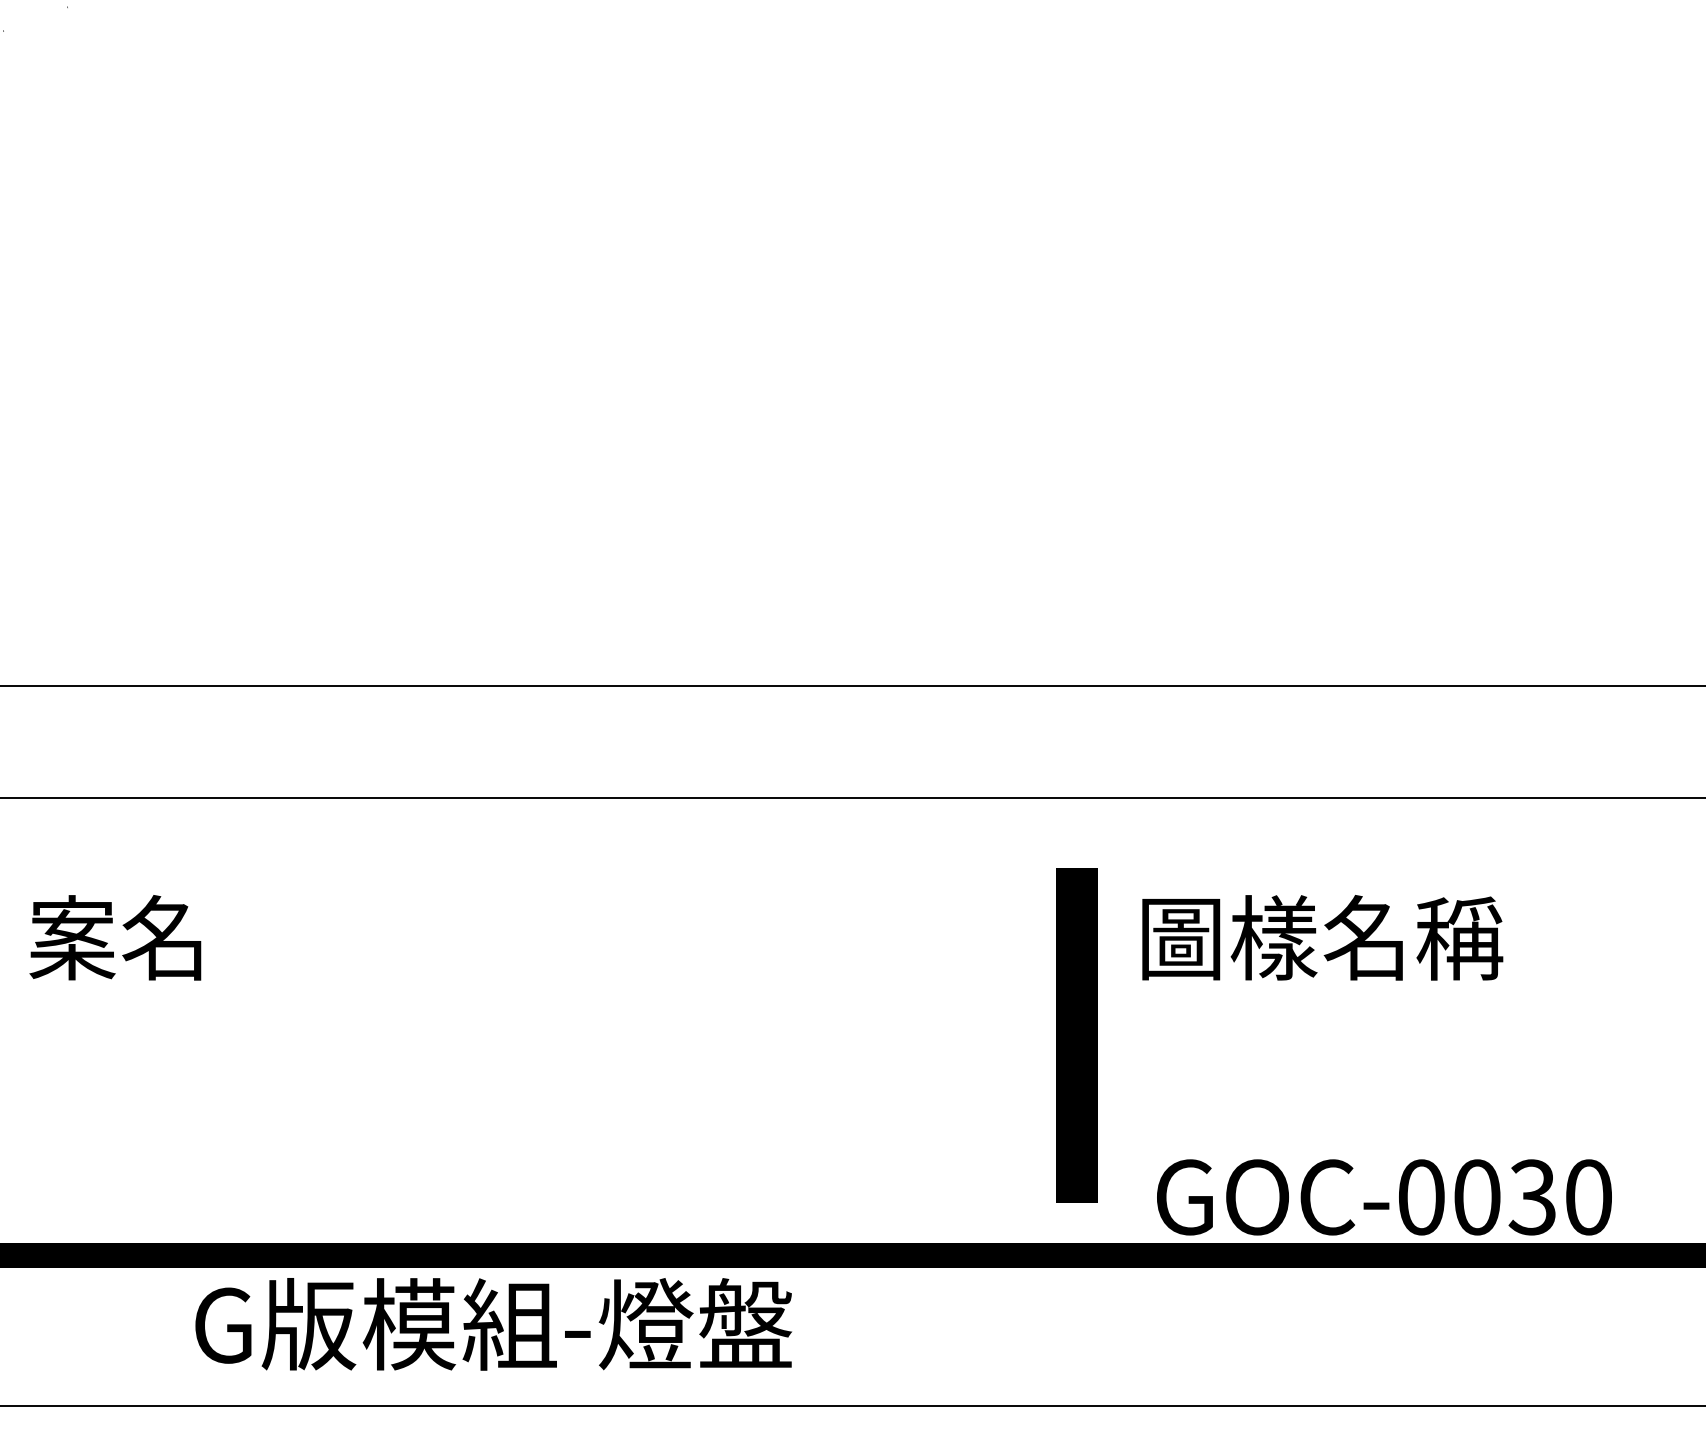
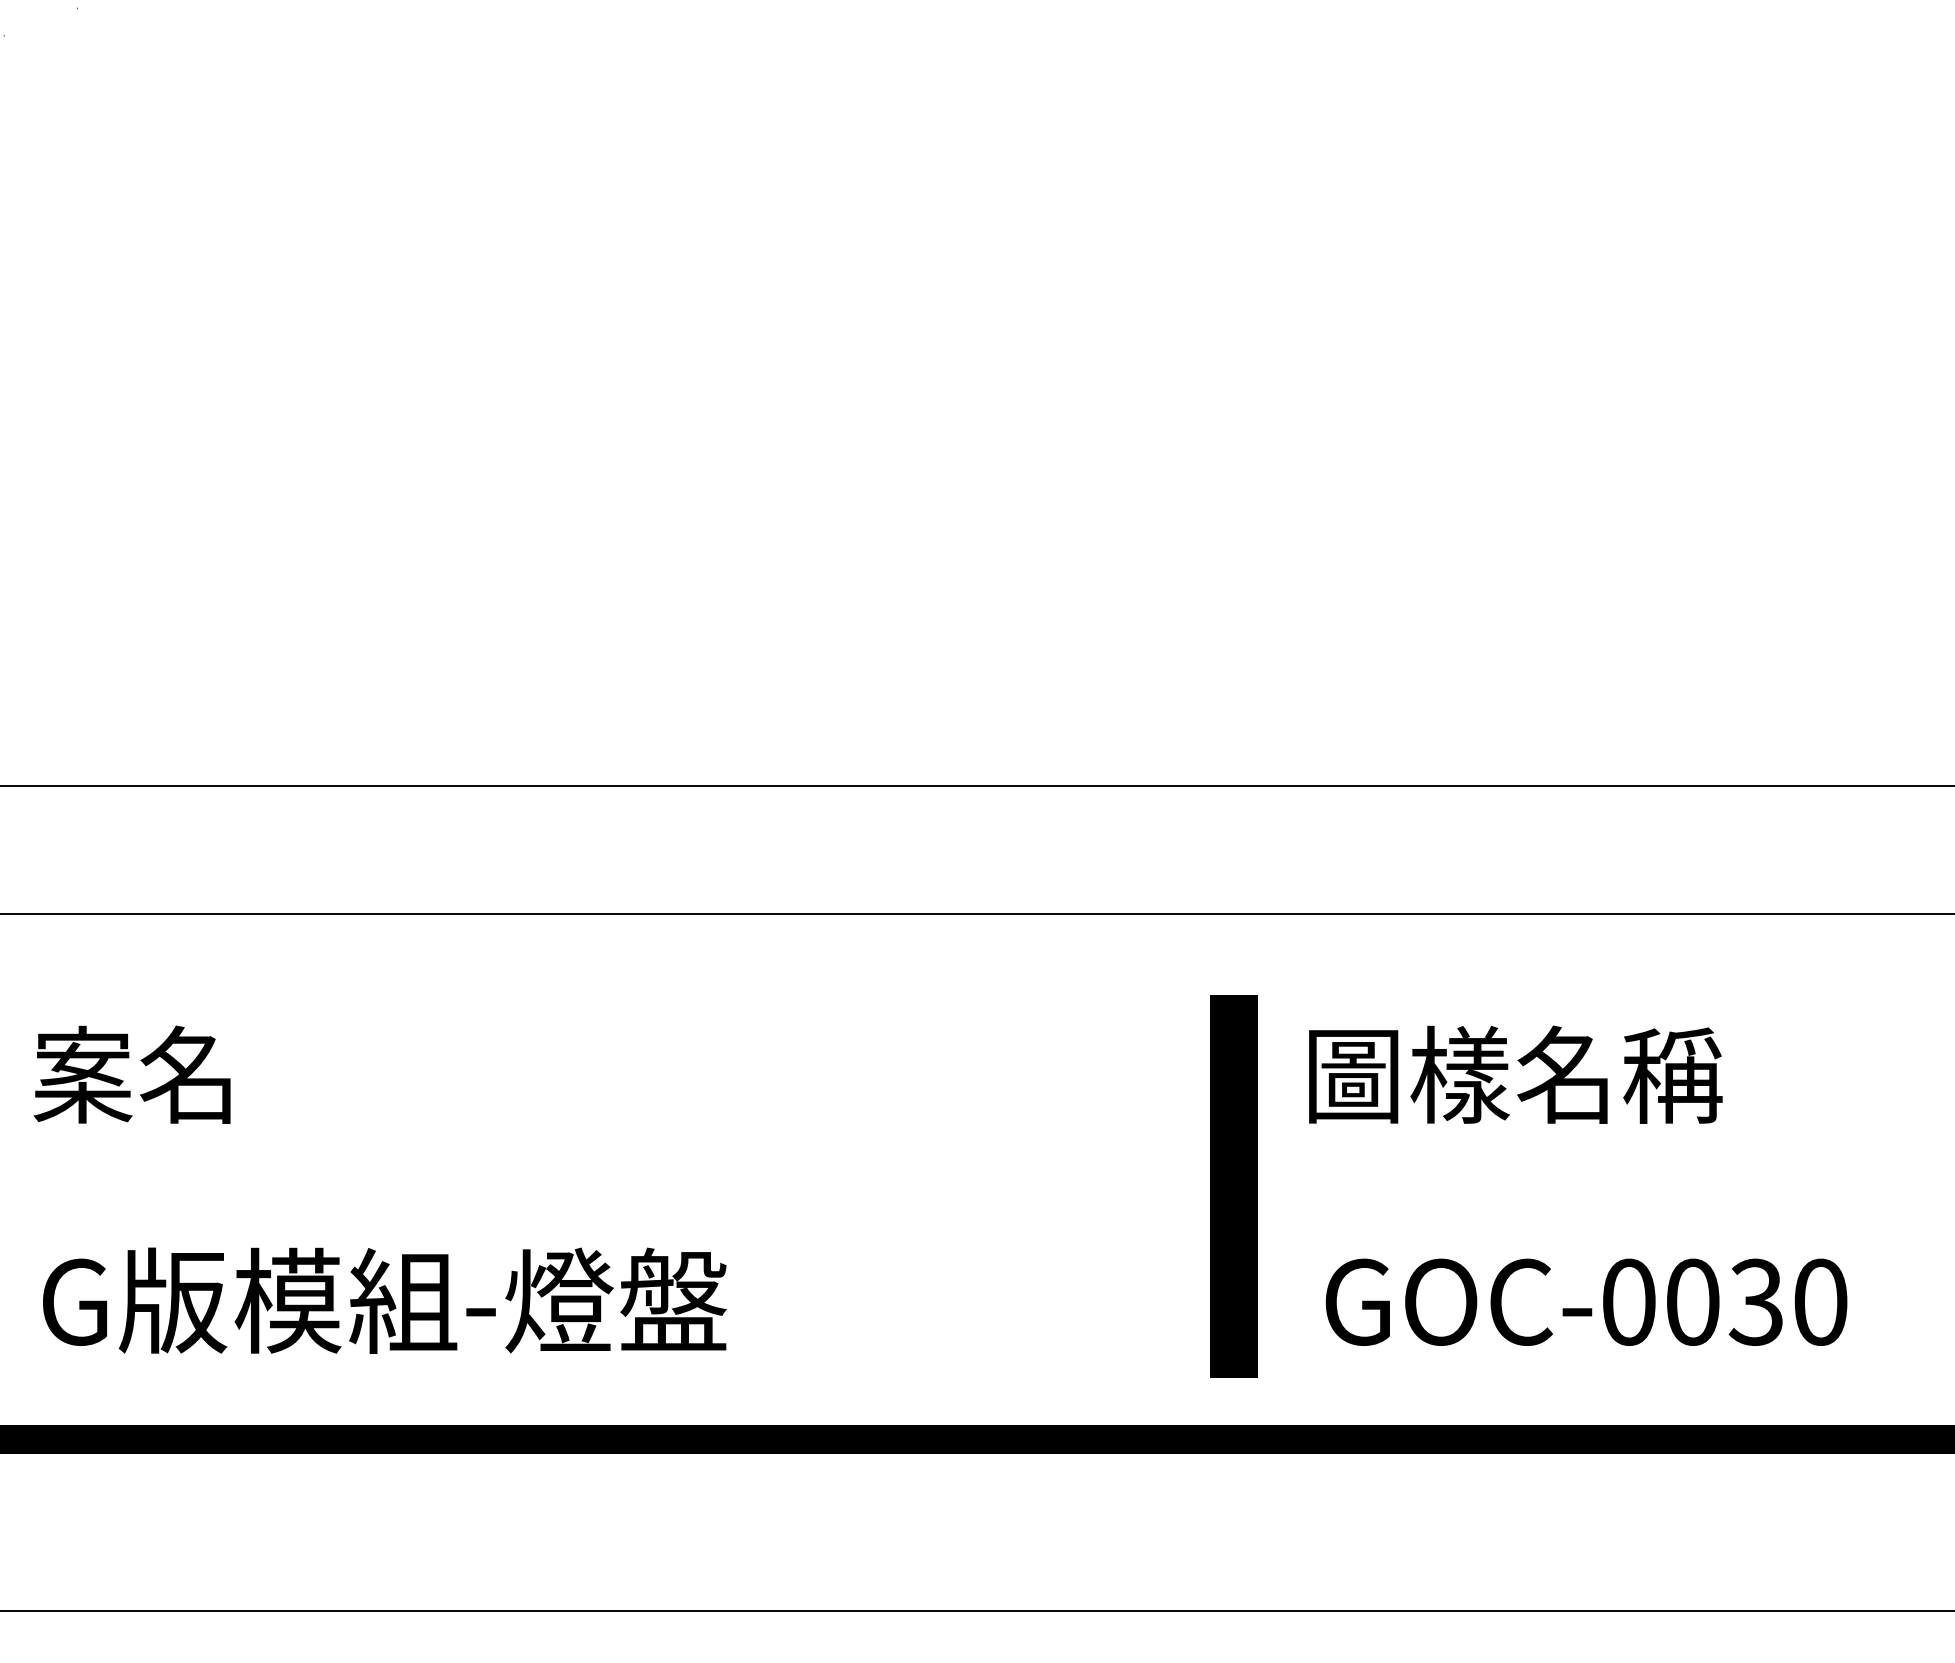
text: (1384, 1196) -> (1586, 1301), moved
text: (493, 1324) -> (384, 1300), moved

